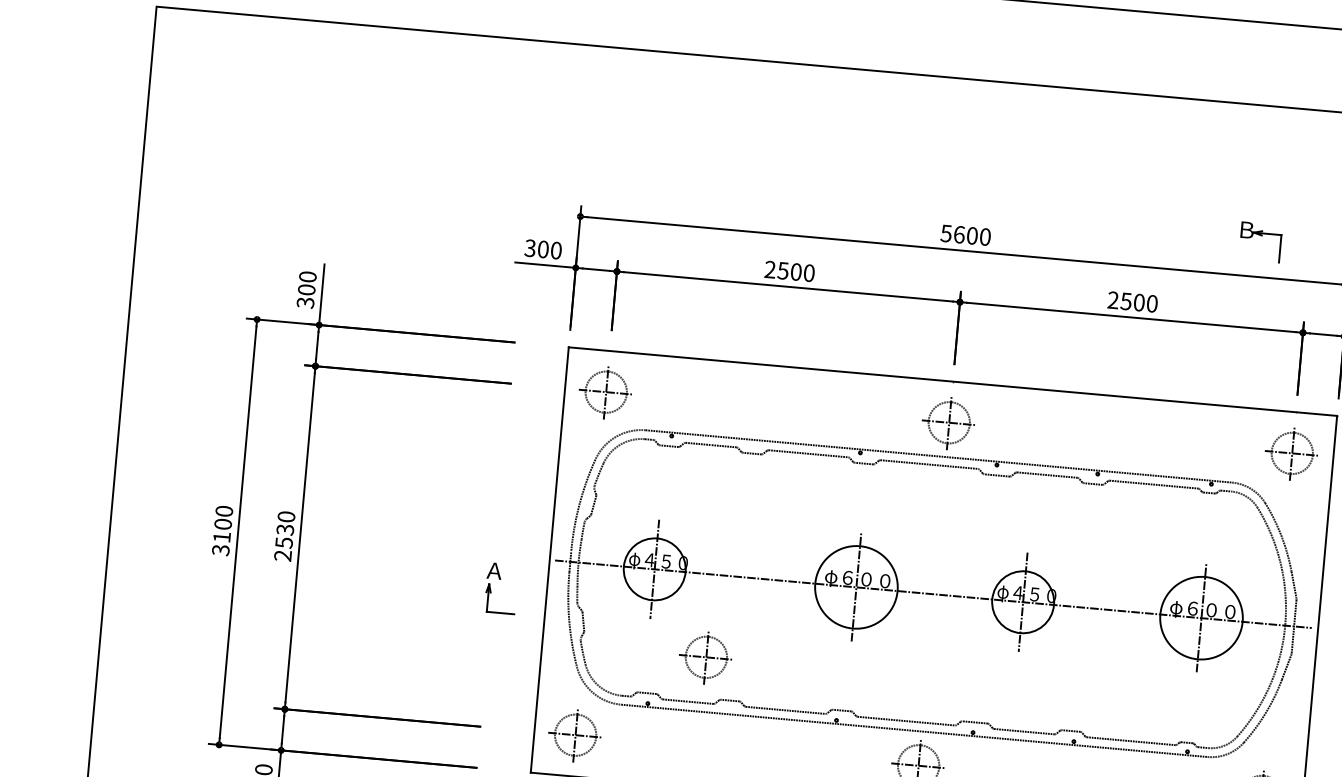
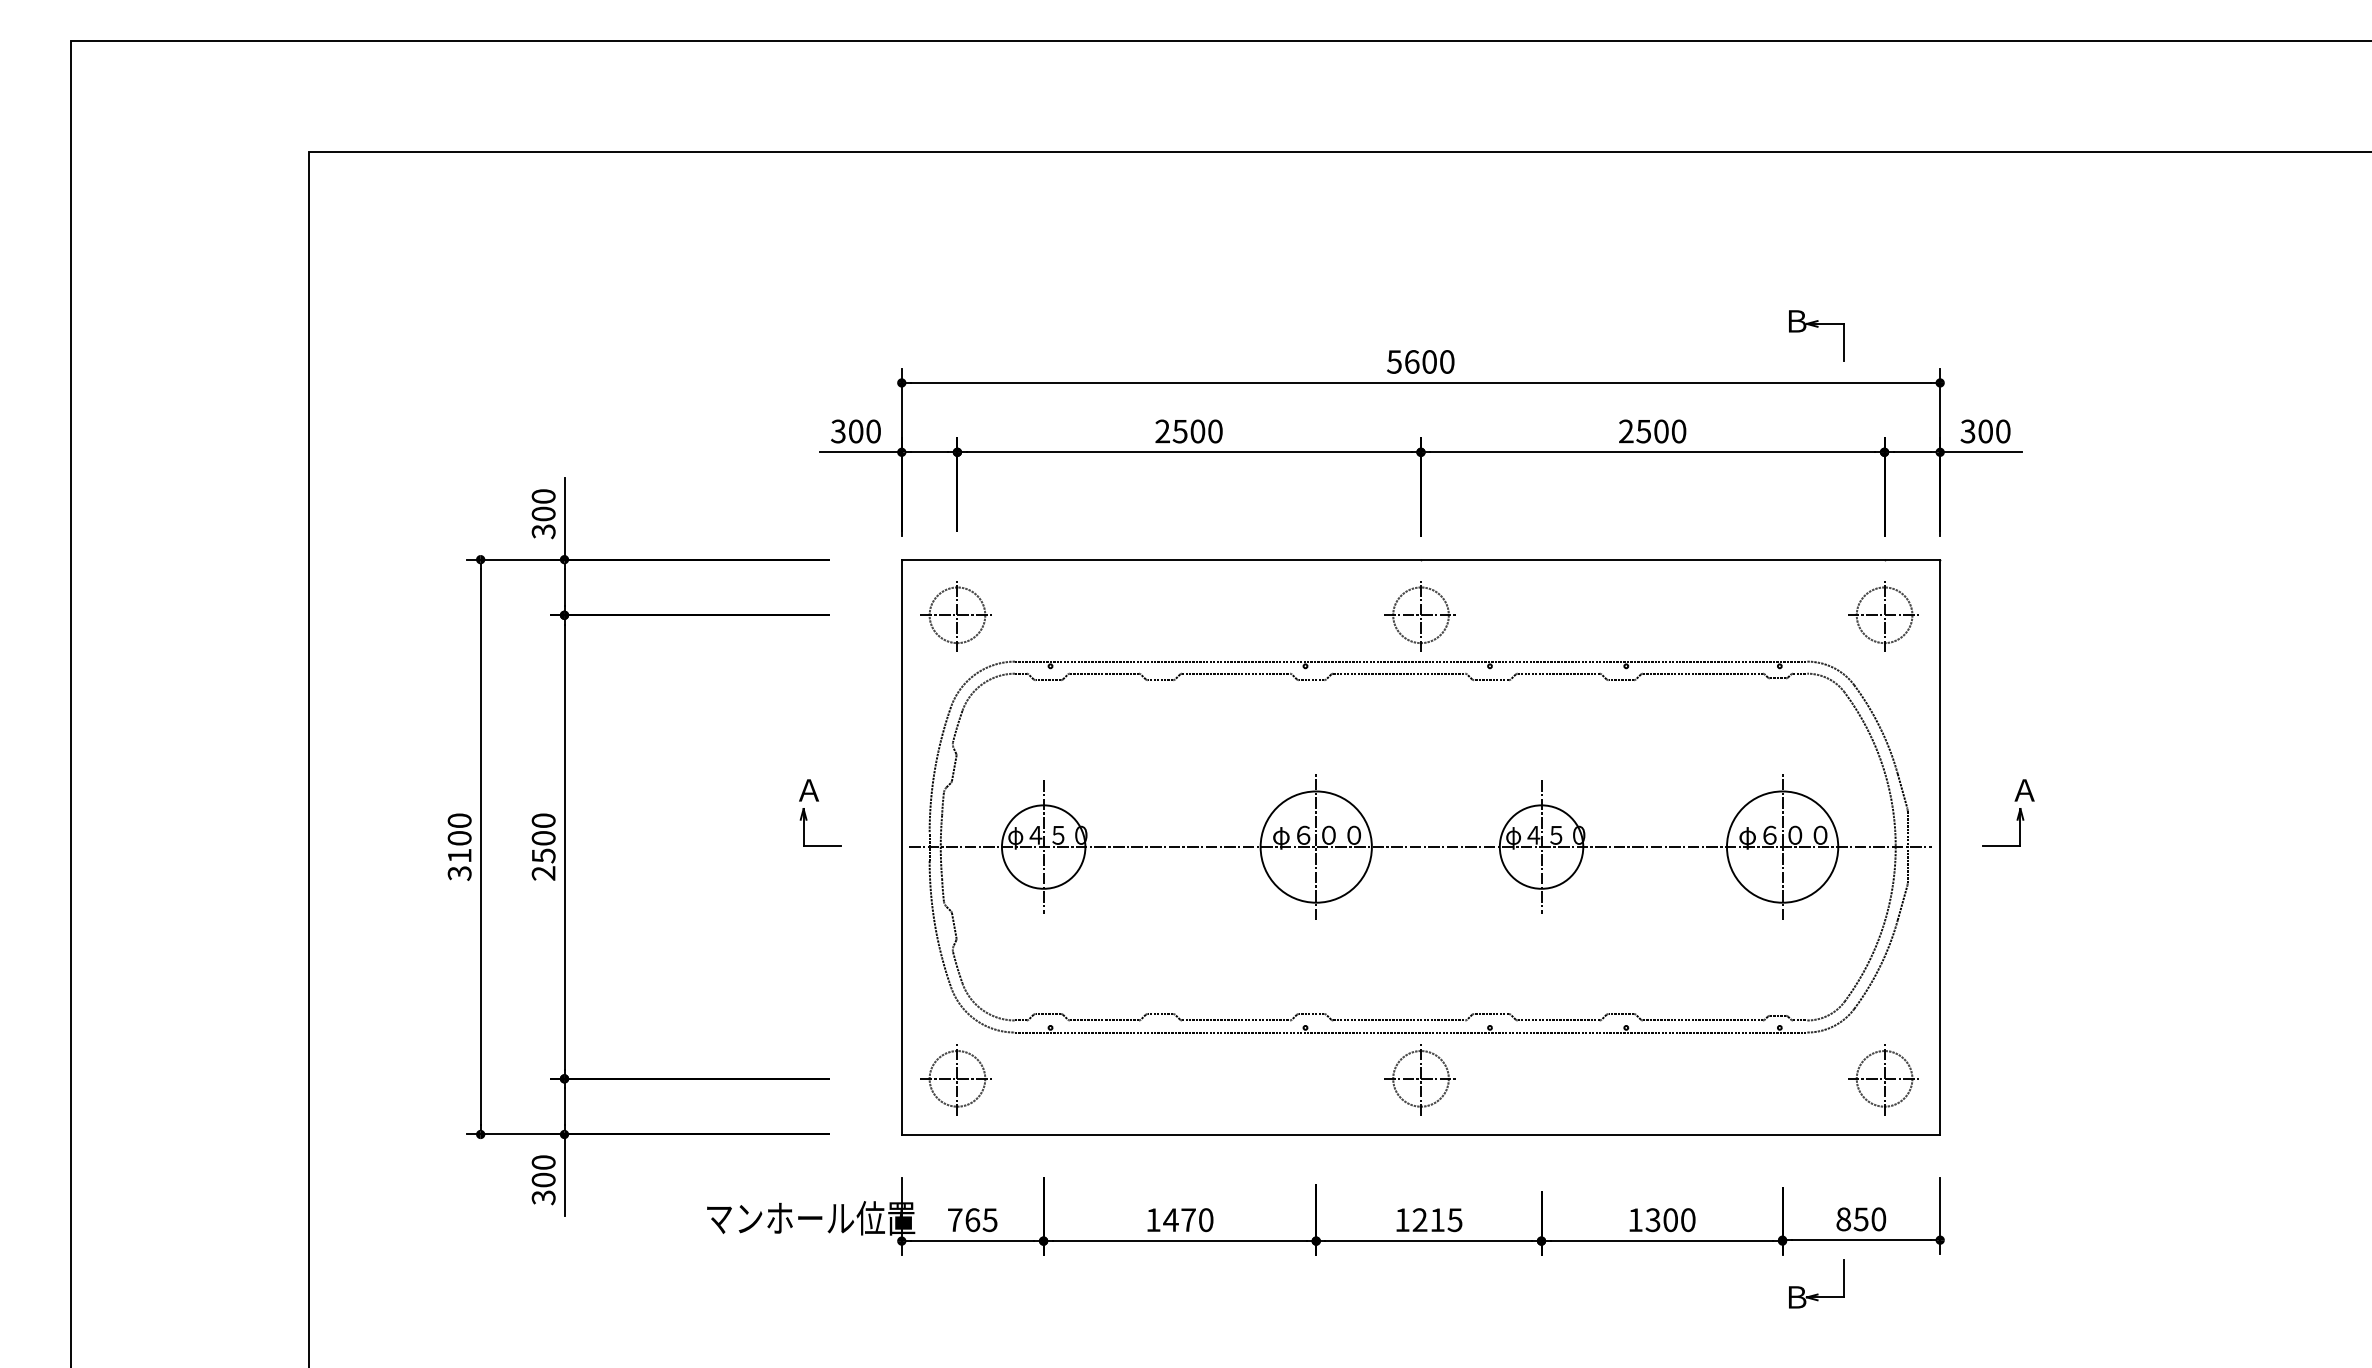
text: (285, 529) -> (543, 838), 2530 -> 2500
part: (501, 579) -> (819, 801), moved
part: (704, 657) -> (1121, 959), removed

